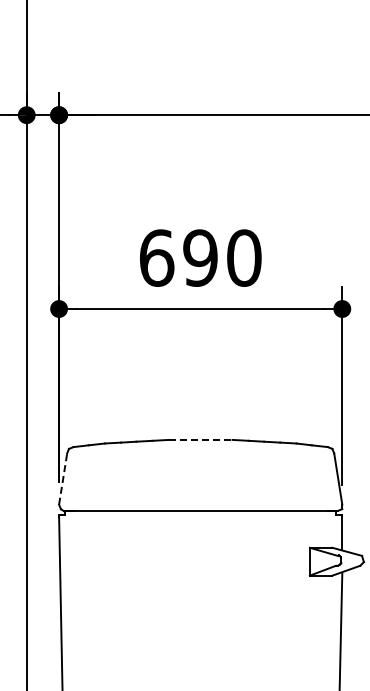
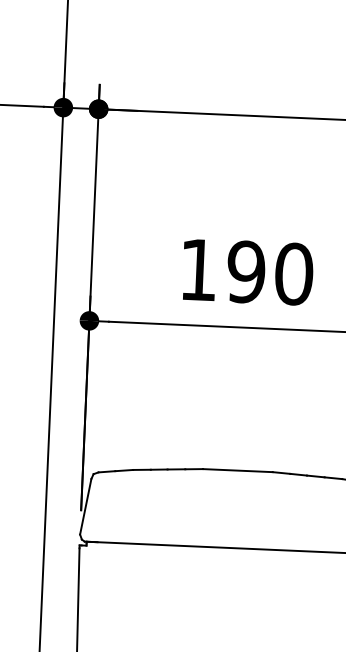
text: (157, 257) -> (199, 269), 690 -> 190
line: (200, 439) -> (237, 470), dashed -> solid
line: (63, 479) -> (86, 507), dashed -> solid

